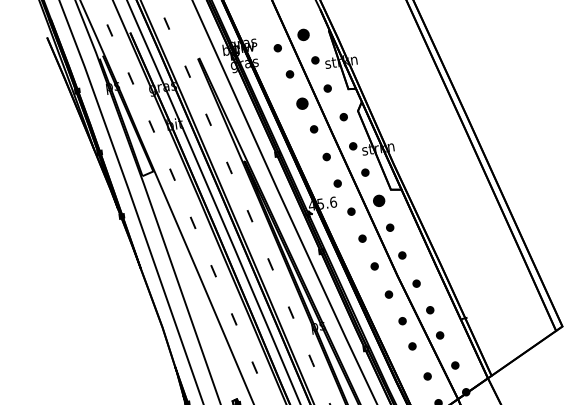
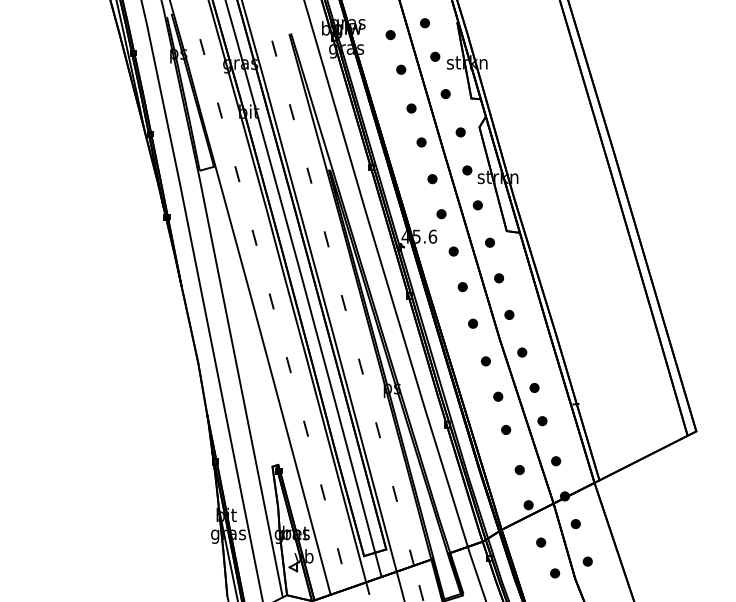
part: (303, 35) -> (424, 23), size x0.62
part: (302, 103) -> (411, 108), size x0.62
part: (378, 200) -> (489, 242), size x0.62

